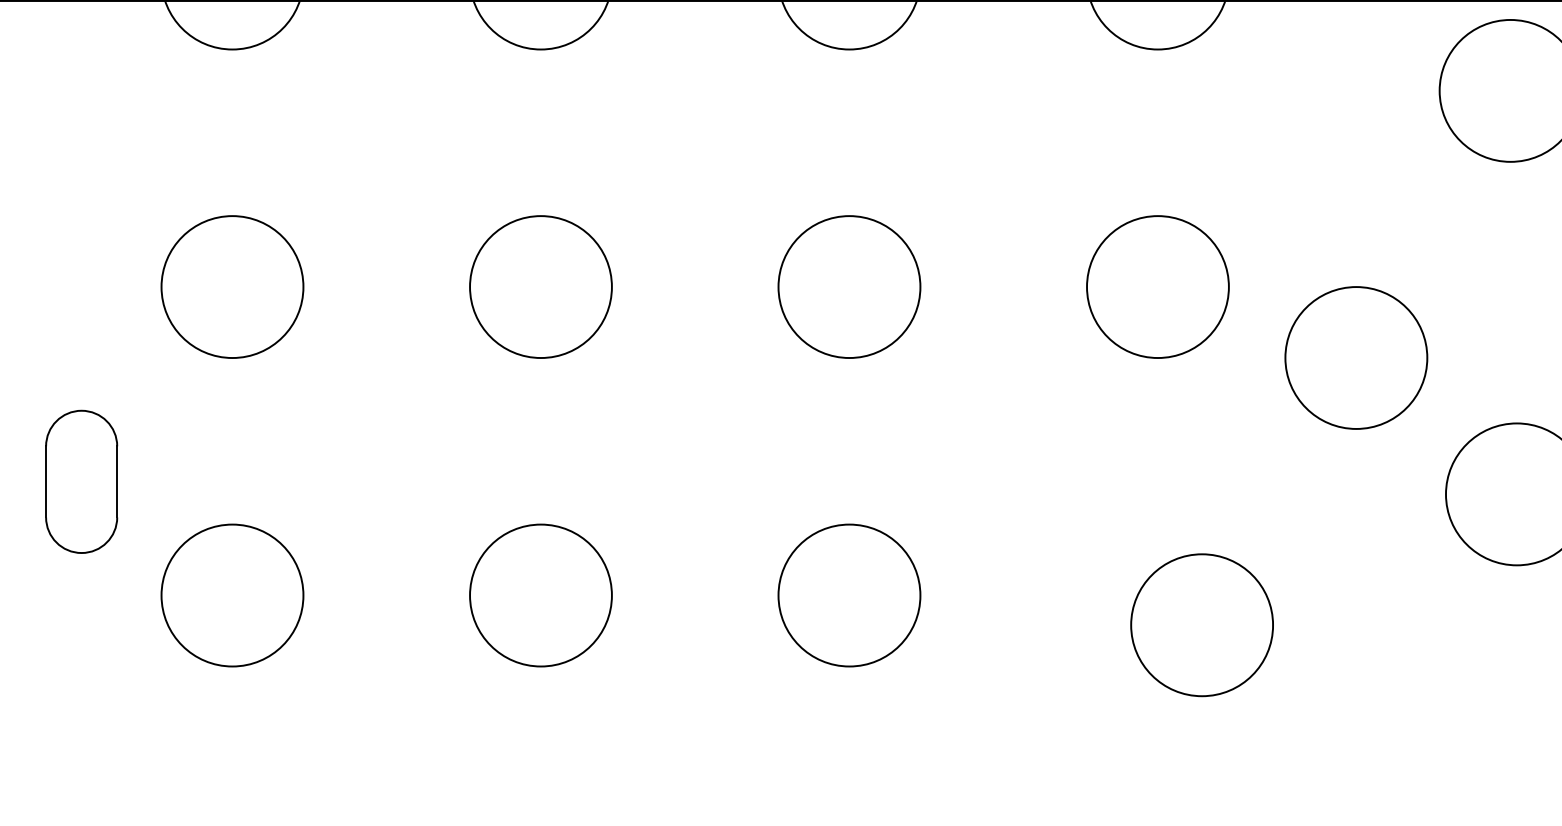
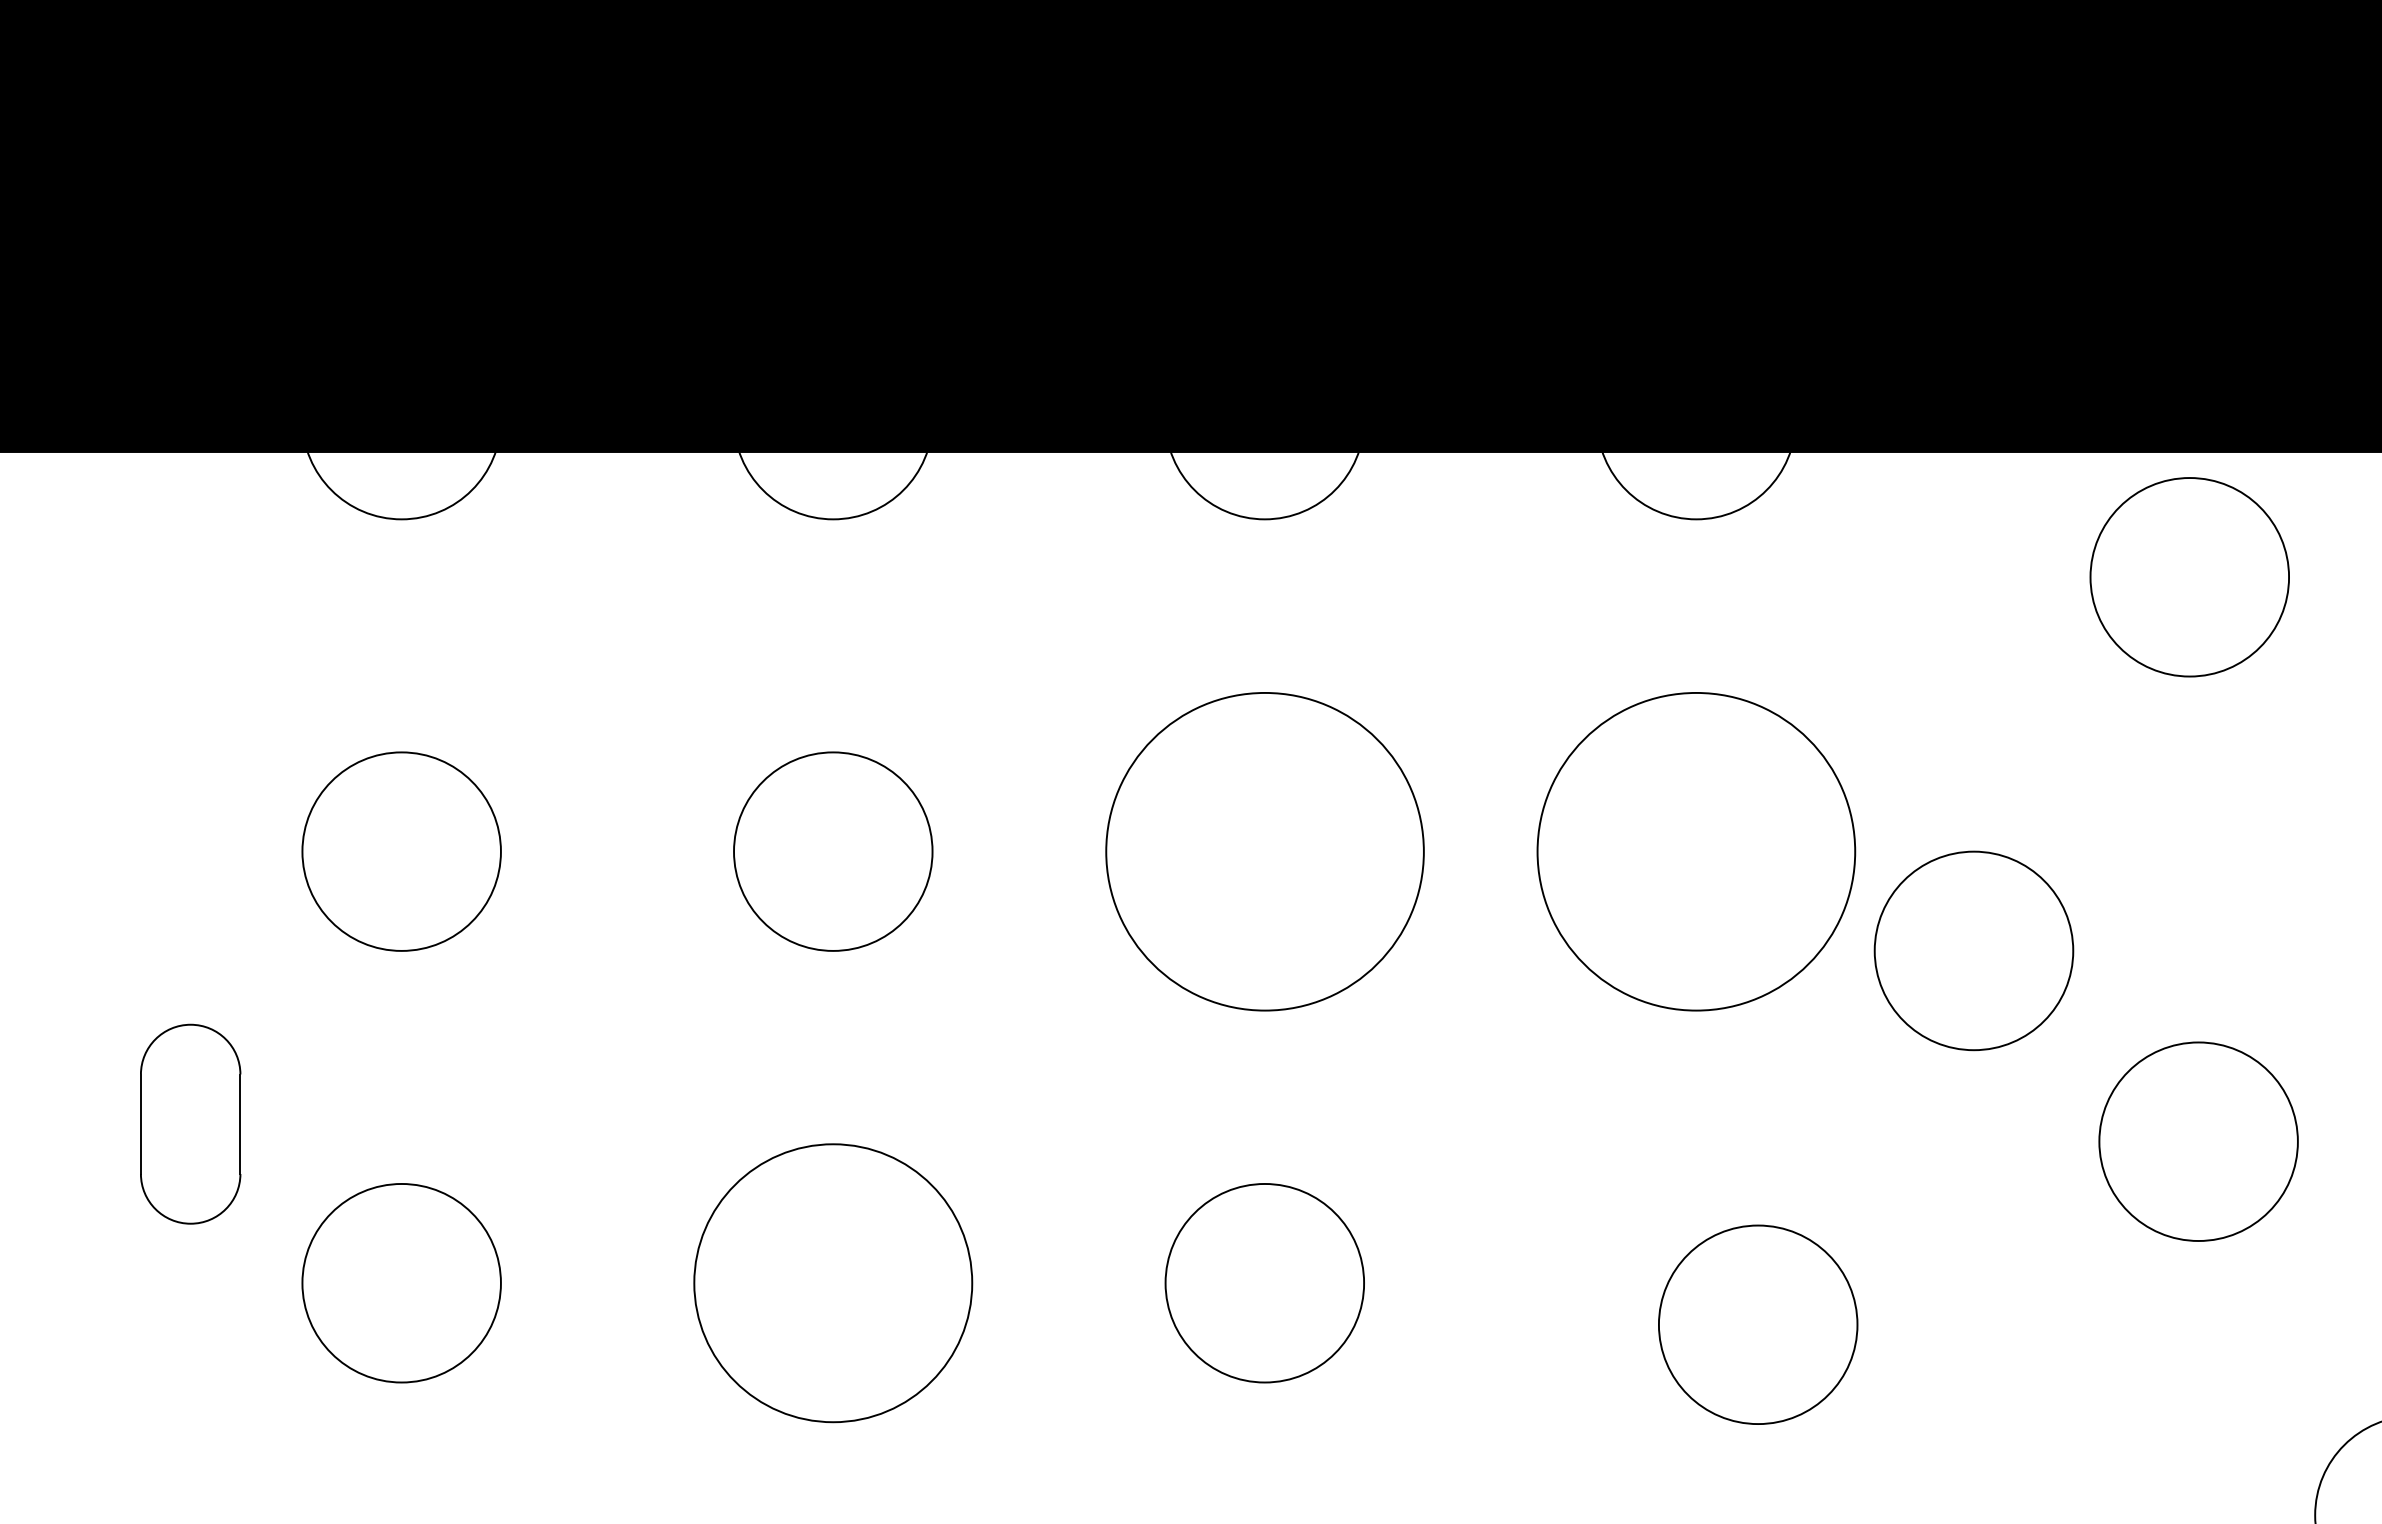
circle: (849, 286) -> (1264, 851), size x1.6
circle: (1158, 286) -> (1696, 851), size x1.6
circle: (541, 595) -> (833, 1282), size x1.4

